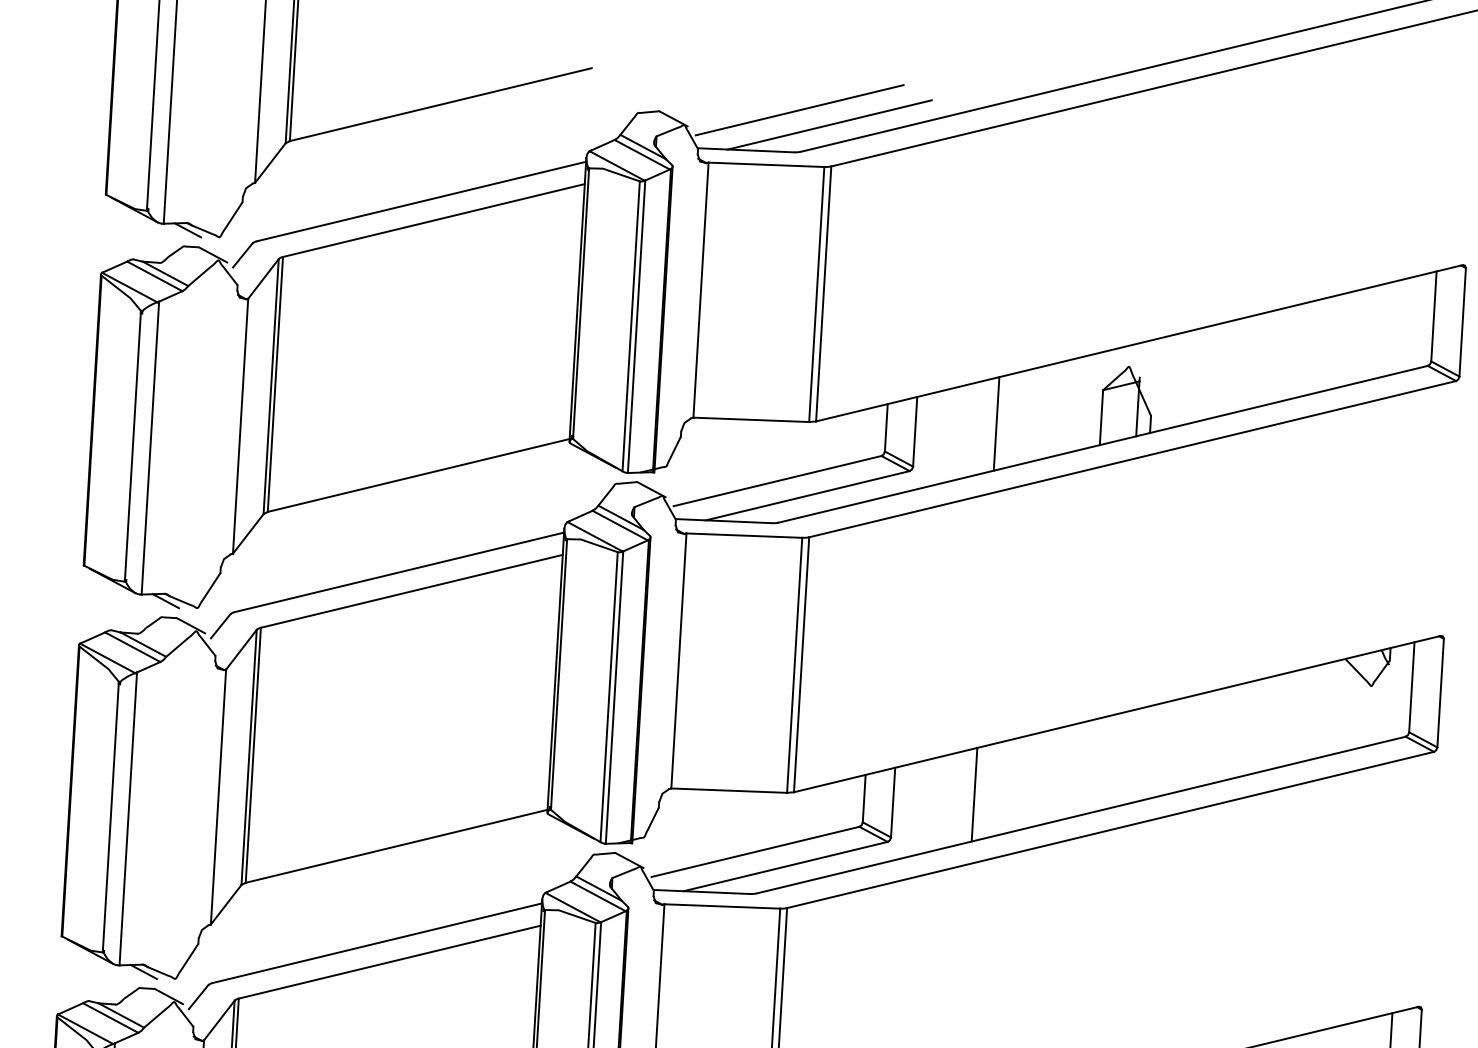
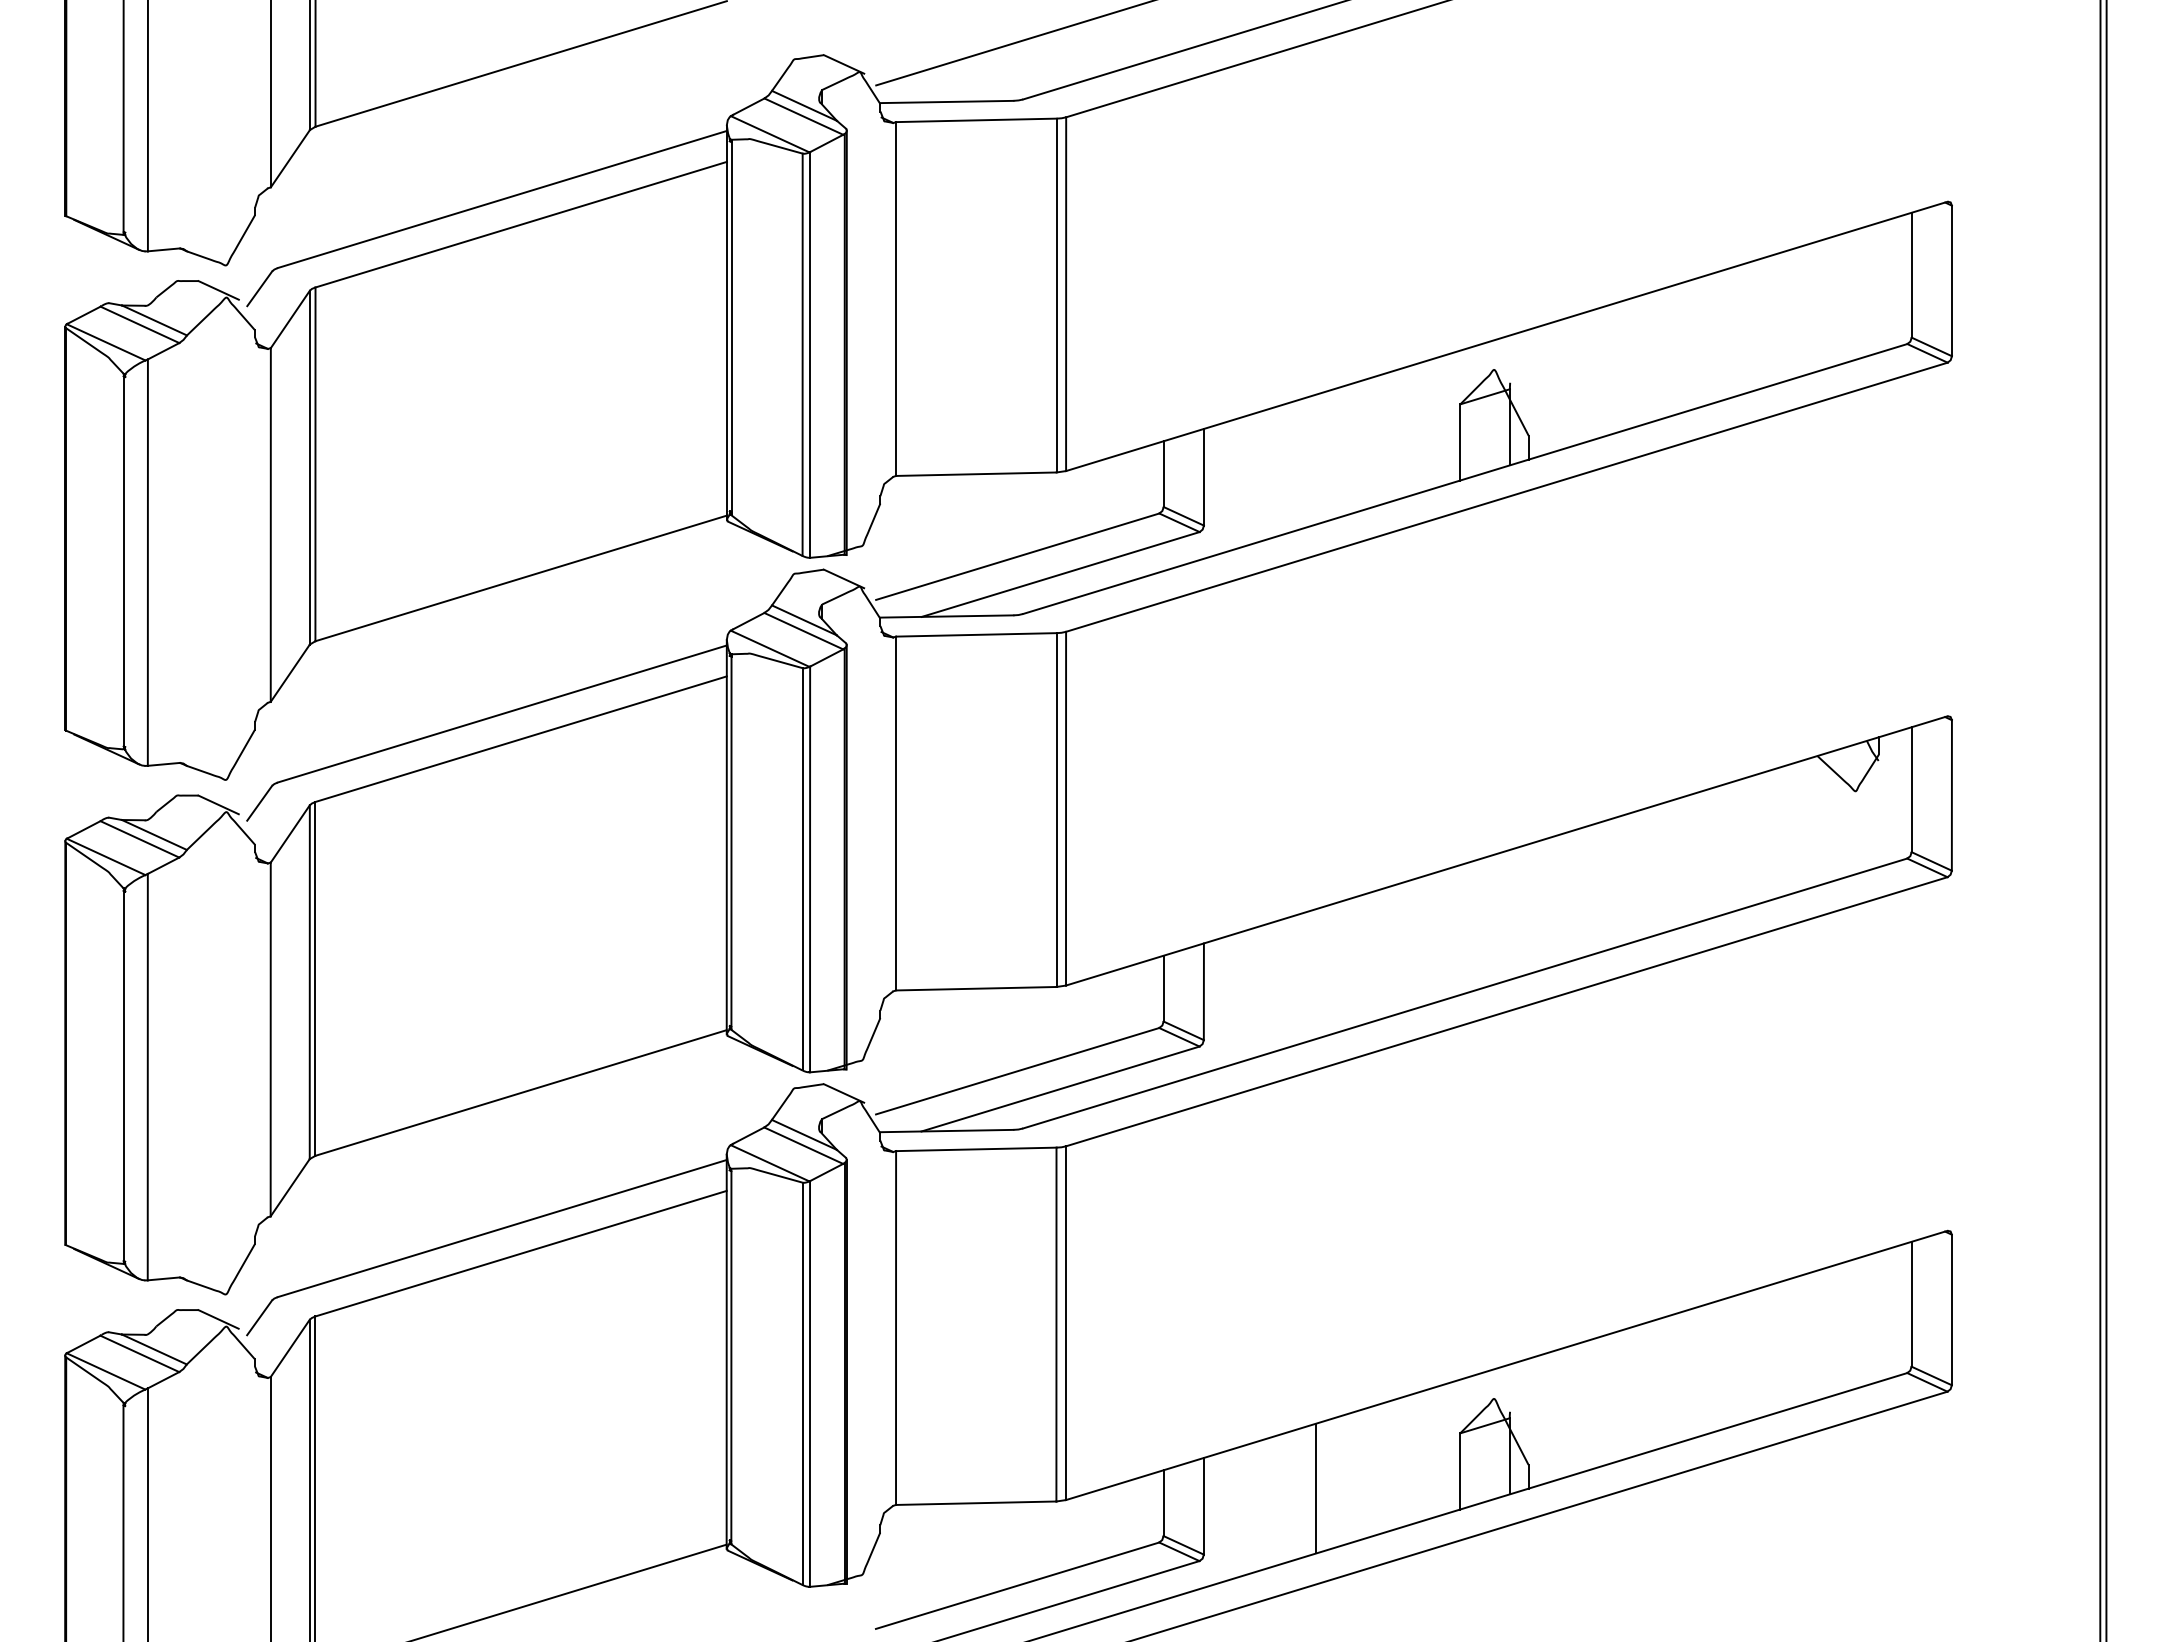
line: (829, 124) -> (1060, 59), removed
line: (187, 230) -> (181, 258), removed
line: (996, 423) -> (1315, 459), removed
line: (165, 600) -> (181, 772), removed
line: (974, 794) -> (1315, 973), removed
line: (143, 971) -> (181, 1287), removed

